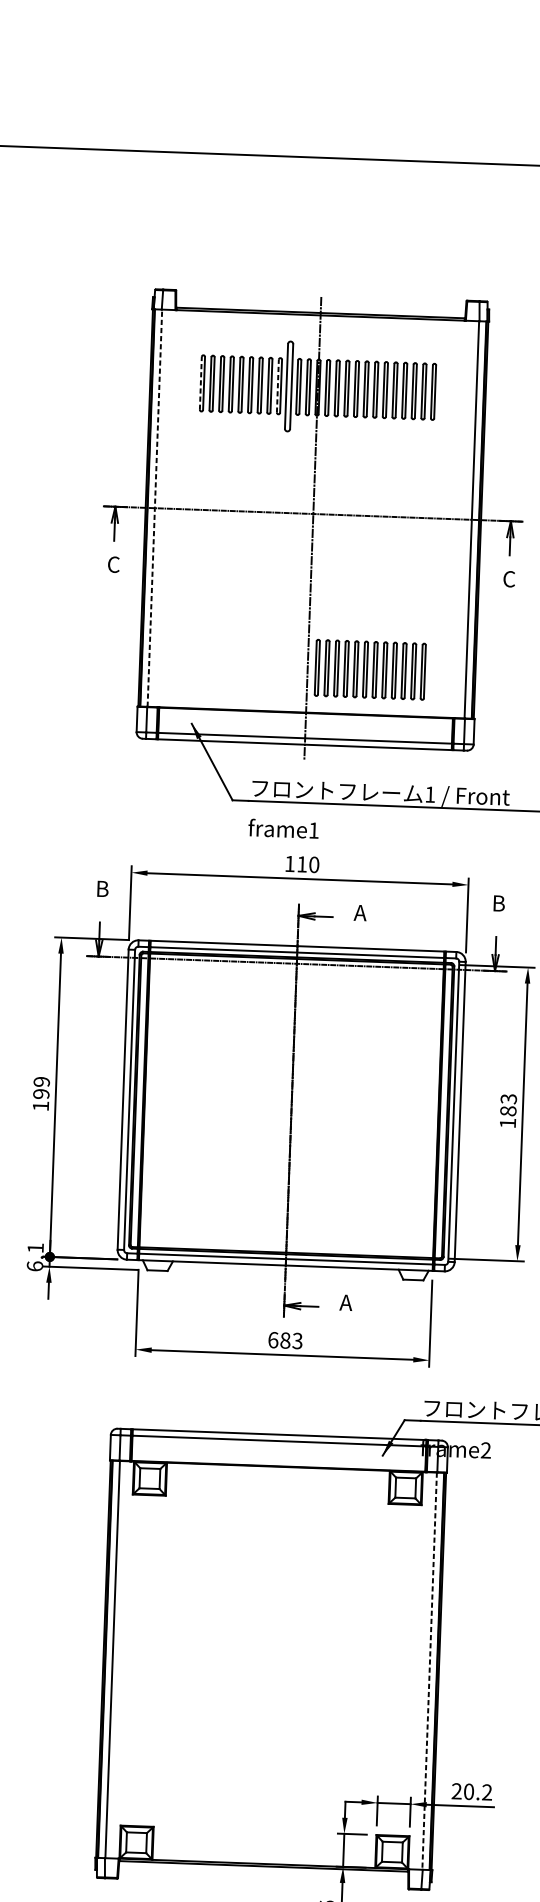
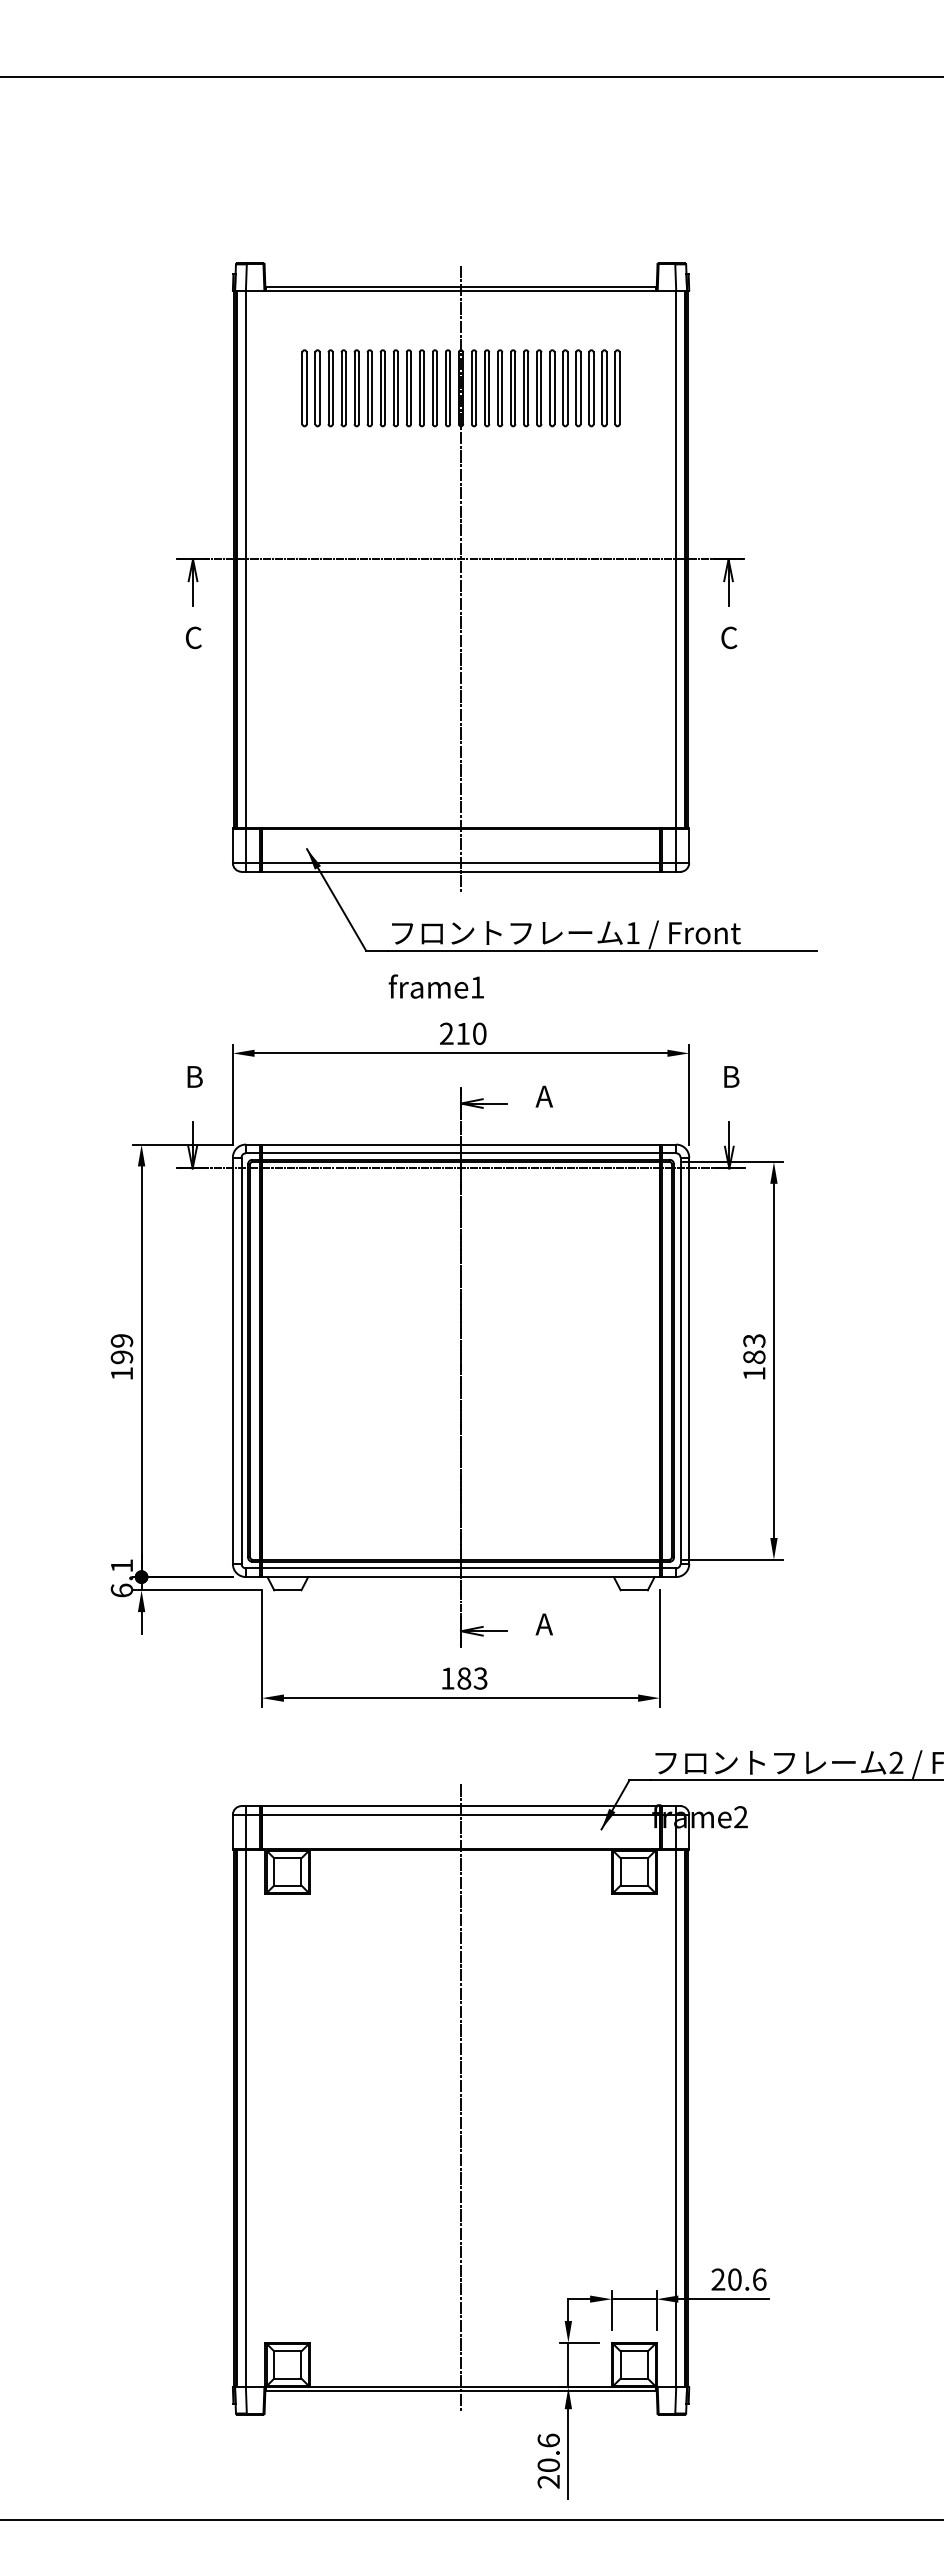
line: (200, 383) -> (302, 388), dashed -> solid
line: (277, 386) -> (406, 388), dashed -> solid
part: (288, 386) -> (421, 388), size x0.62
line: (154, 508) -> (246, 559), dashed -> solid
part: (370, 669) -> (545, 767), removed
text: (289, 863) -> (446, 1033), 110 -> 210
text: (273, 1340) -> (447, 1678), 683 -> 183
line: (272, 1650) -> (461, 2098), added
line: (429, 1671) -> (675, 2118), dashed -> solid
text: (487, 1792) -> (759, 2279), 20.2 -> 20.6

